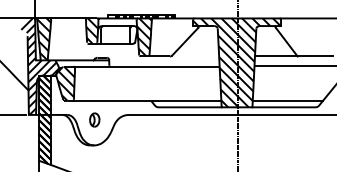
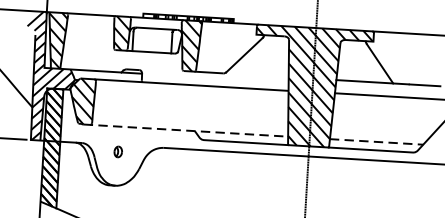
line: (144, 101) -> (185, 131), solid -> dashed
line: (288, 101) -> (377, 142), solid -> dashed
part: (94, 119) -> (117, 151), size x0.6

